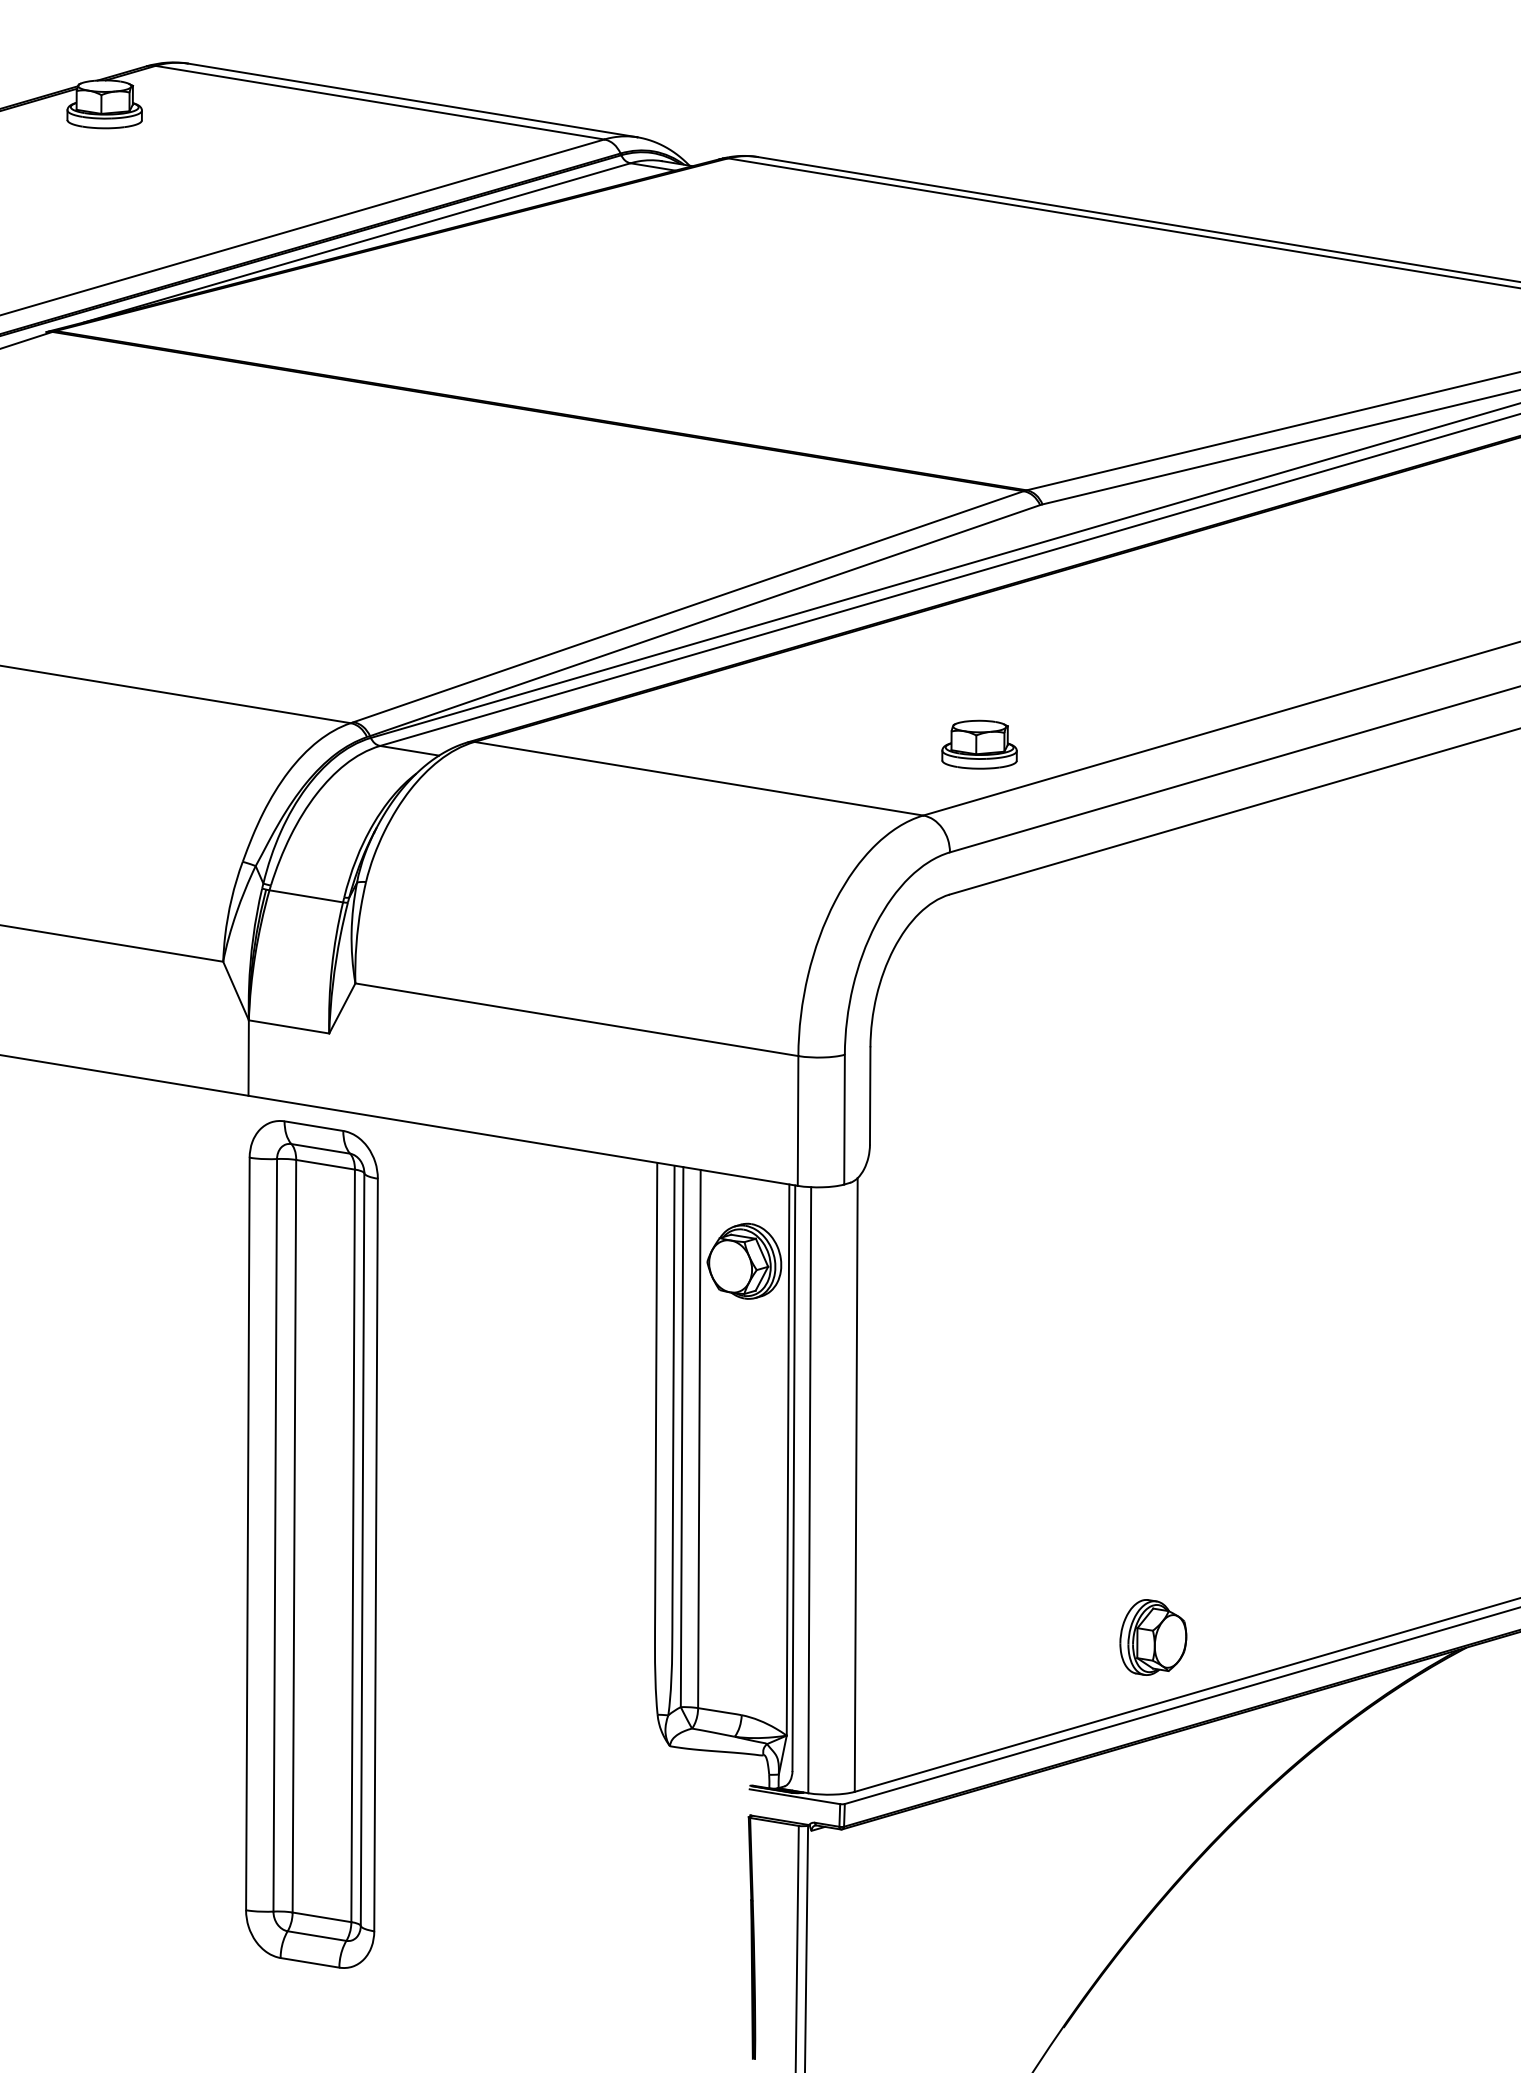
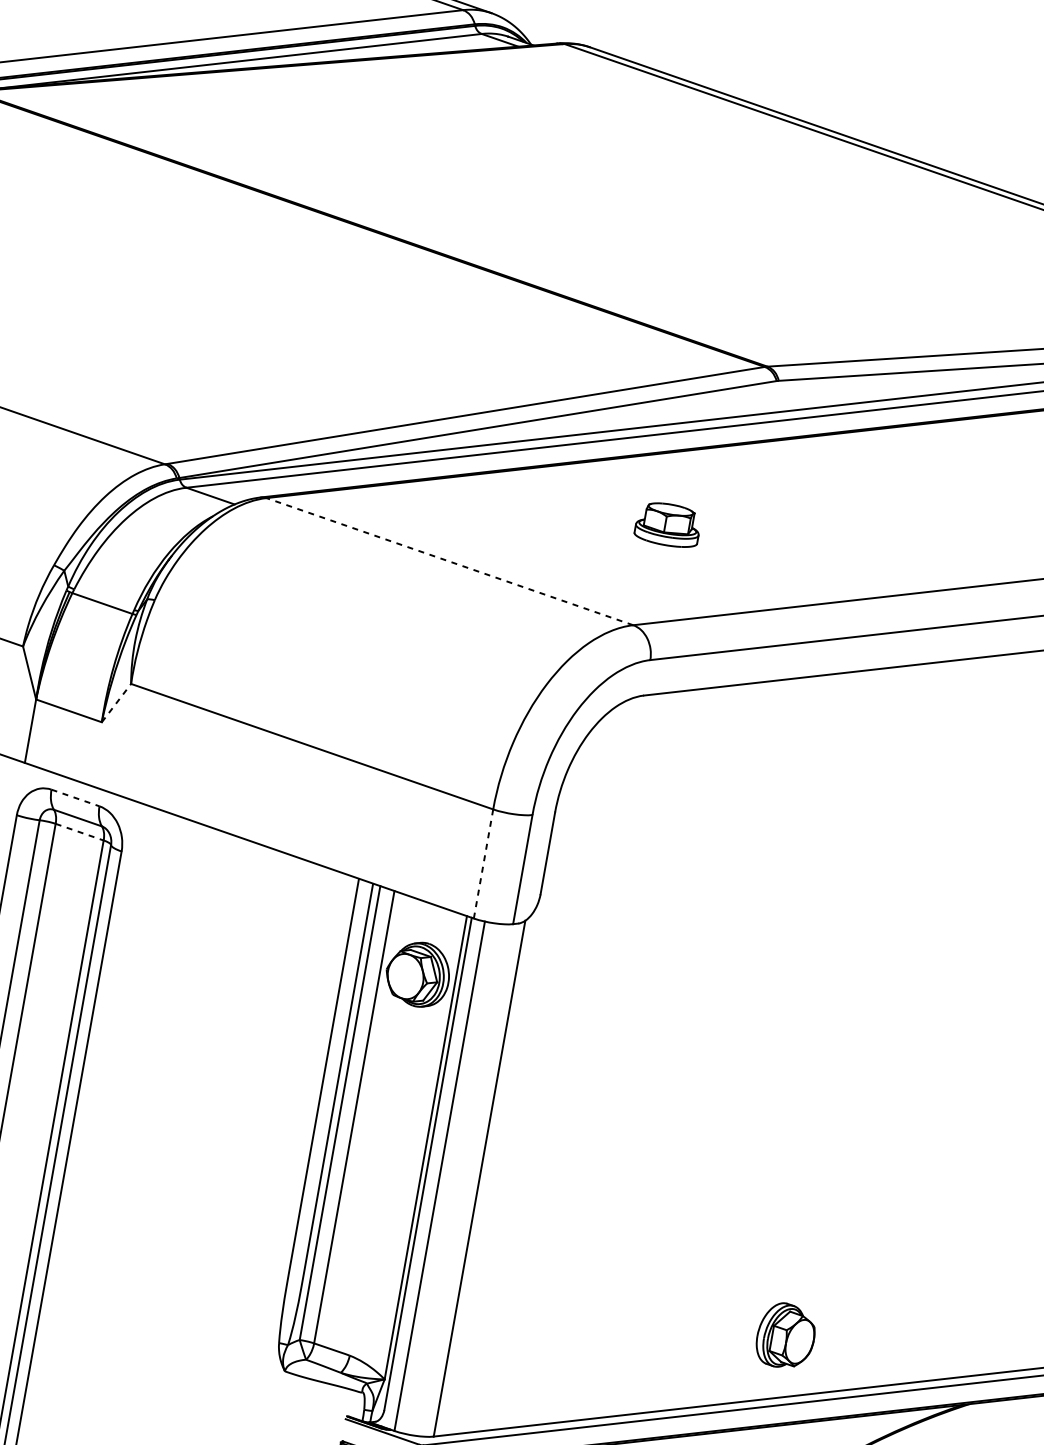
part: (979, 744) -> (668, 524), moved
line: (698, 778) -> (449, 561), solid -> dashed
line: (342, 1008) -> (116, 703), solid -> dashed
line: (798, 1120) -> (483, 863), solid -> dashed
line: (313, 1126) -> (75, 798), solid -> dashed
line: (325, 1164) -> (79, 831), solid -> dashed
part: (1153, 1637) -> (786, 1336), moved

